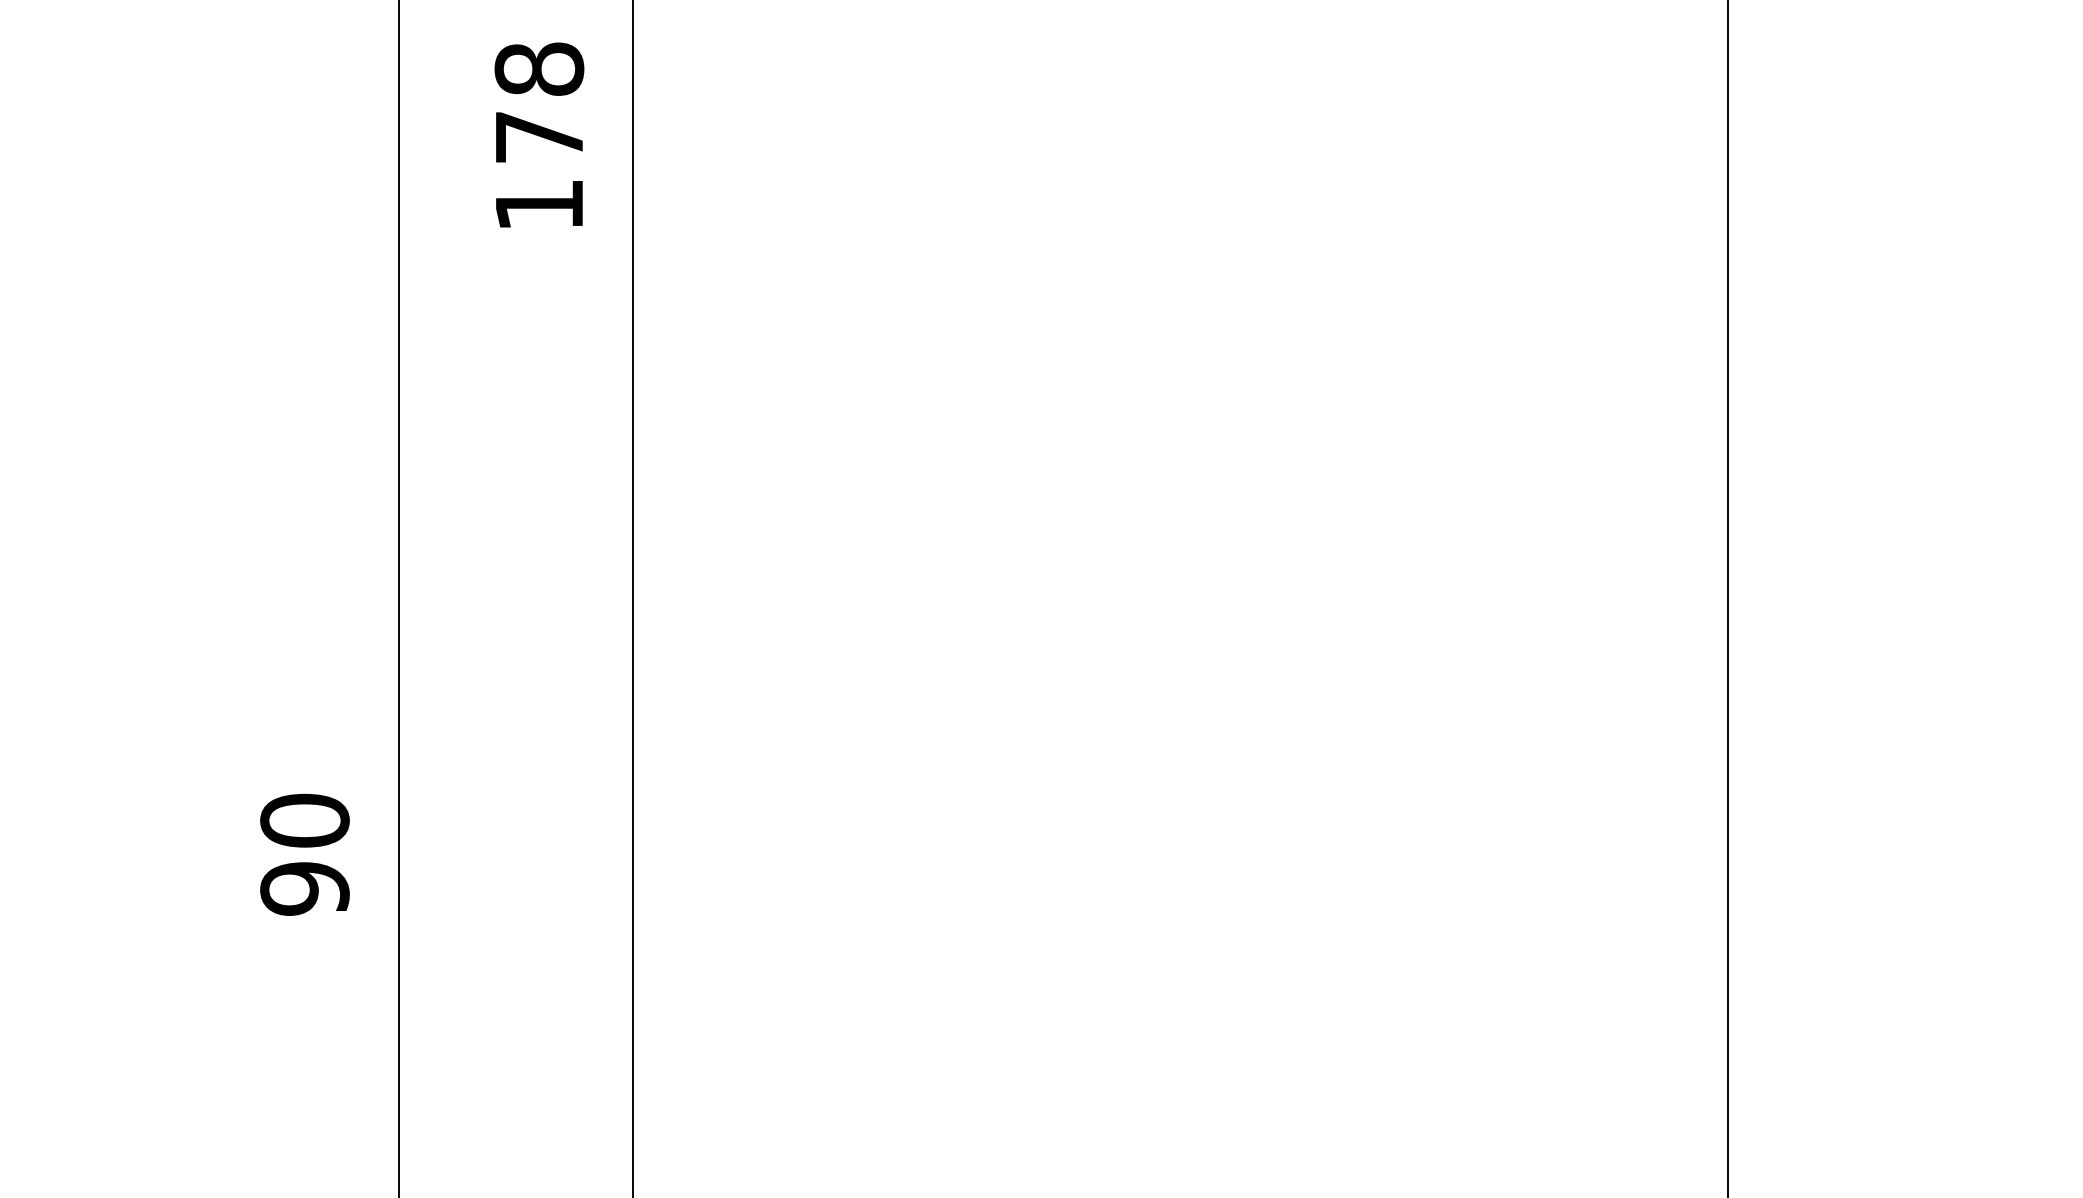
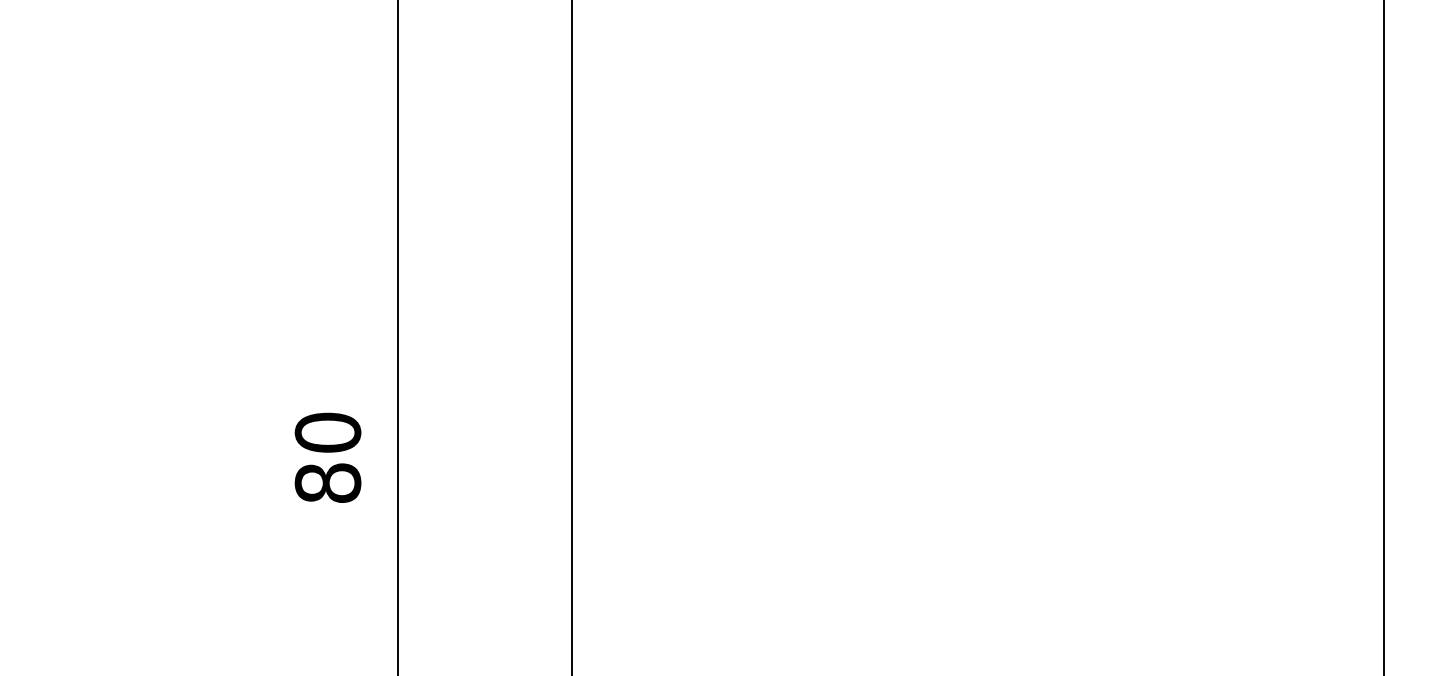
text: (304, 888) -> (327, 483), 90 -> 80

